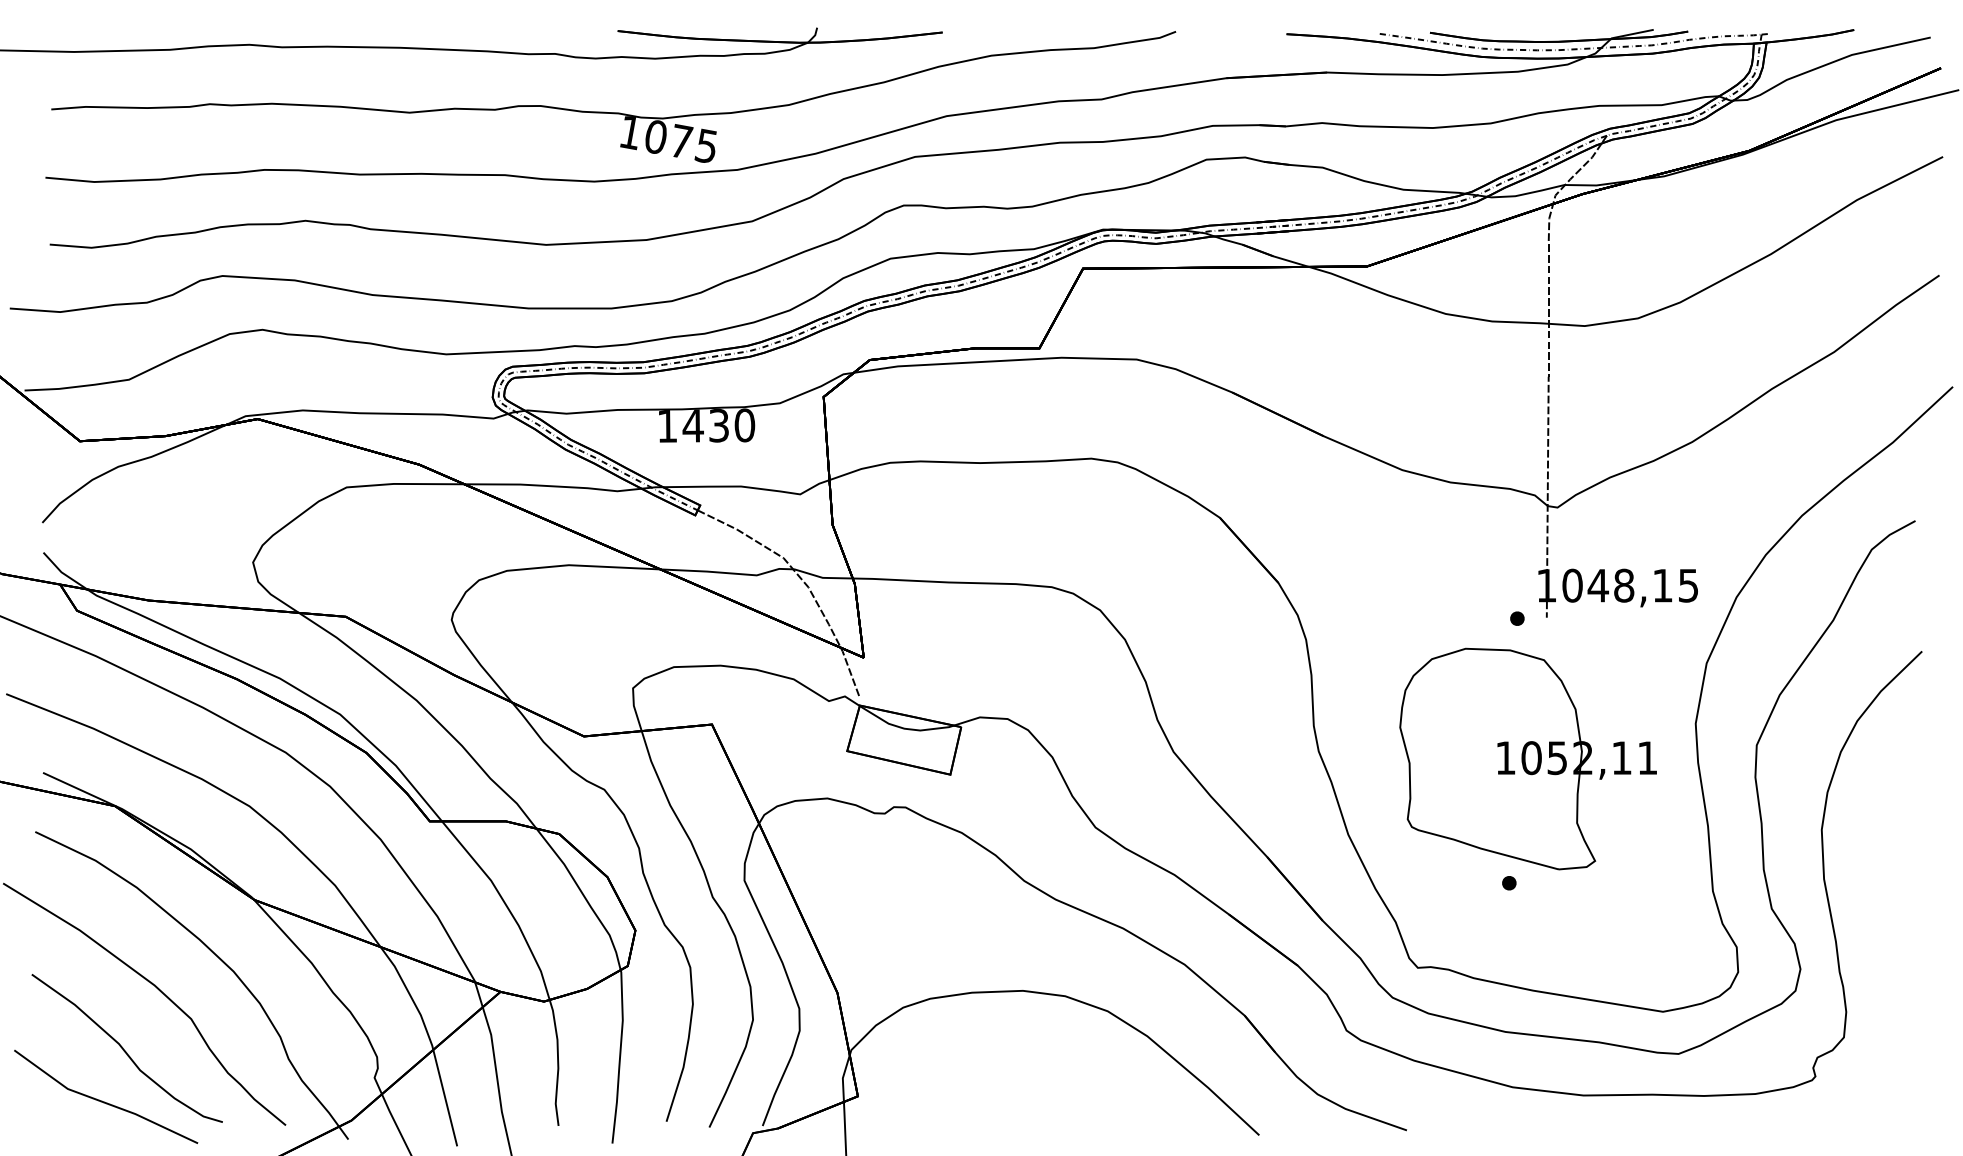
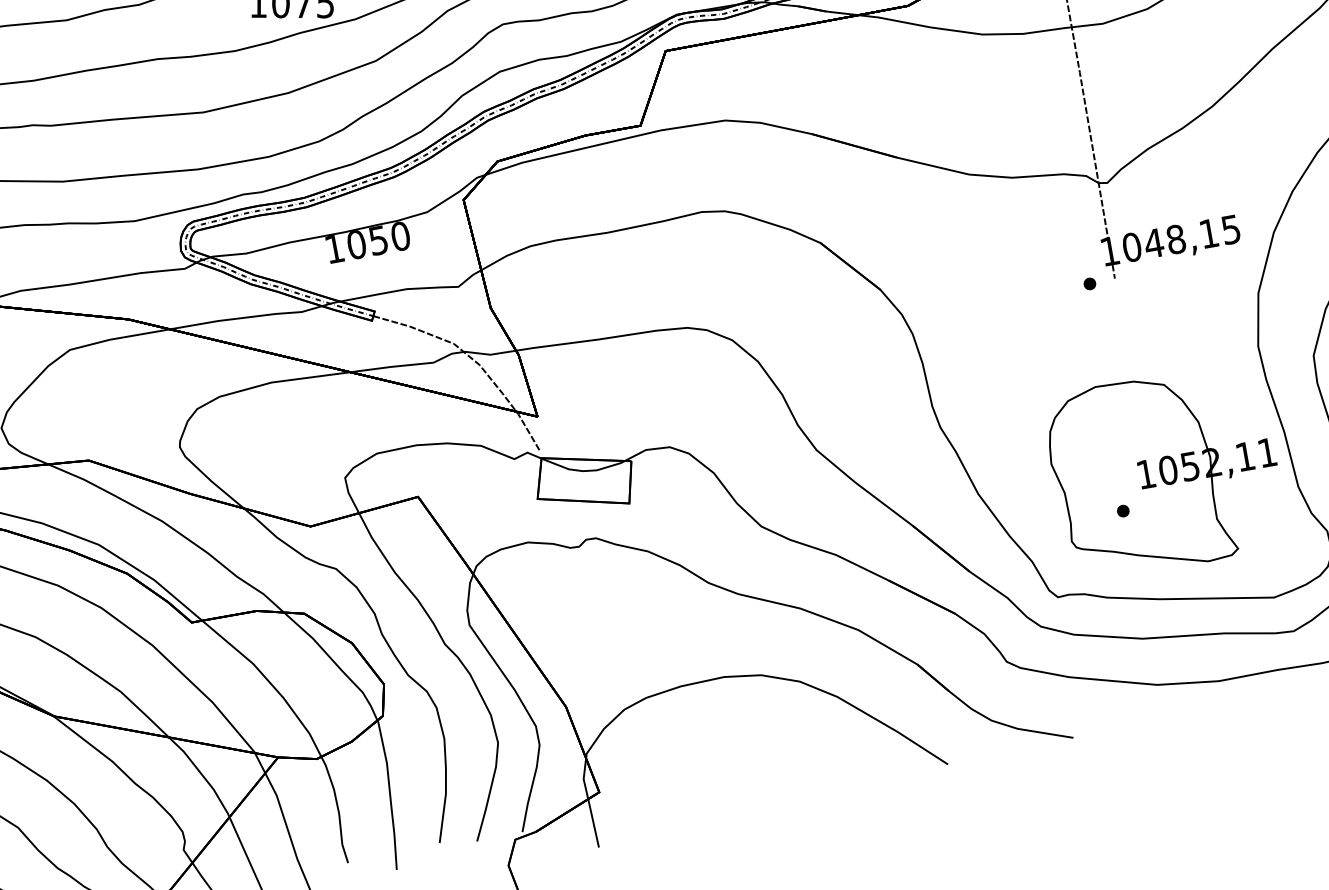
text: (705, 425) -> (367, 242), 1430 -> 1050
part: (1527, 758) -> (1164, 471), moved

